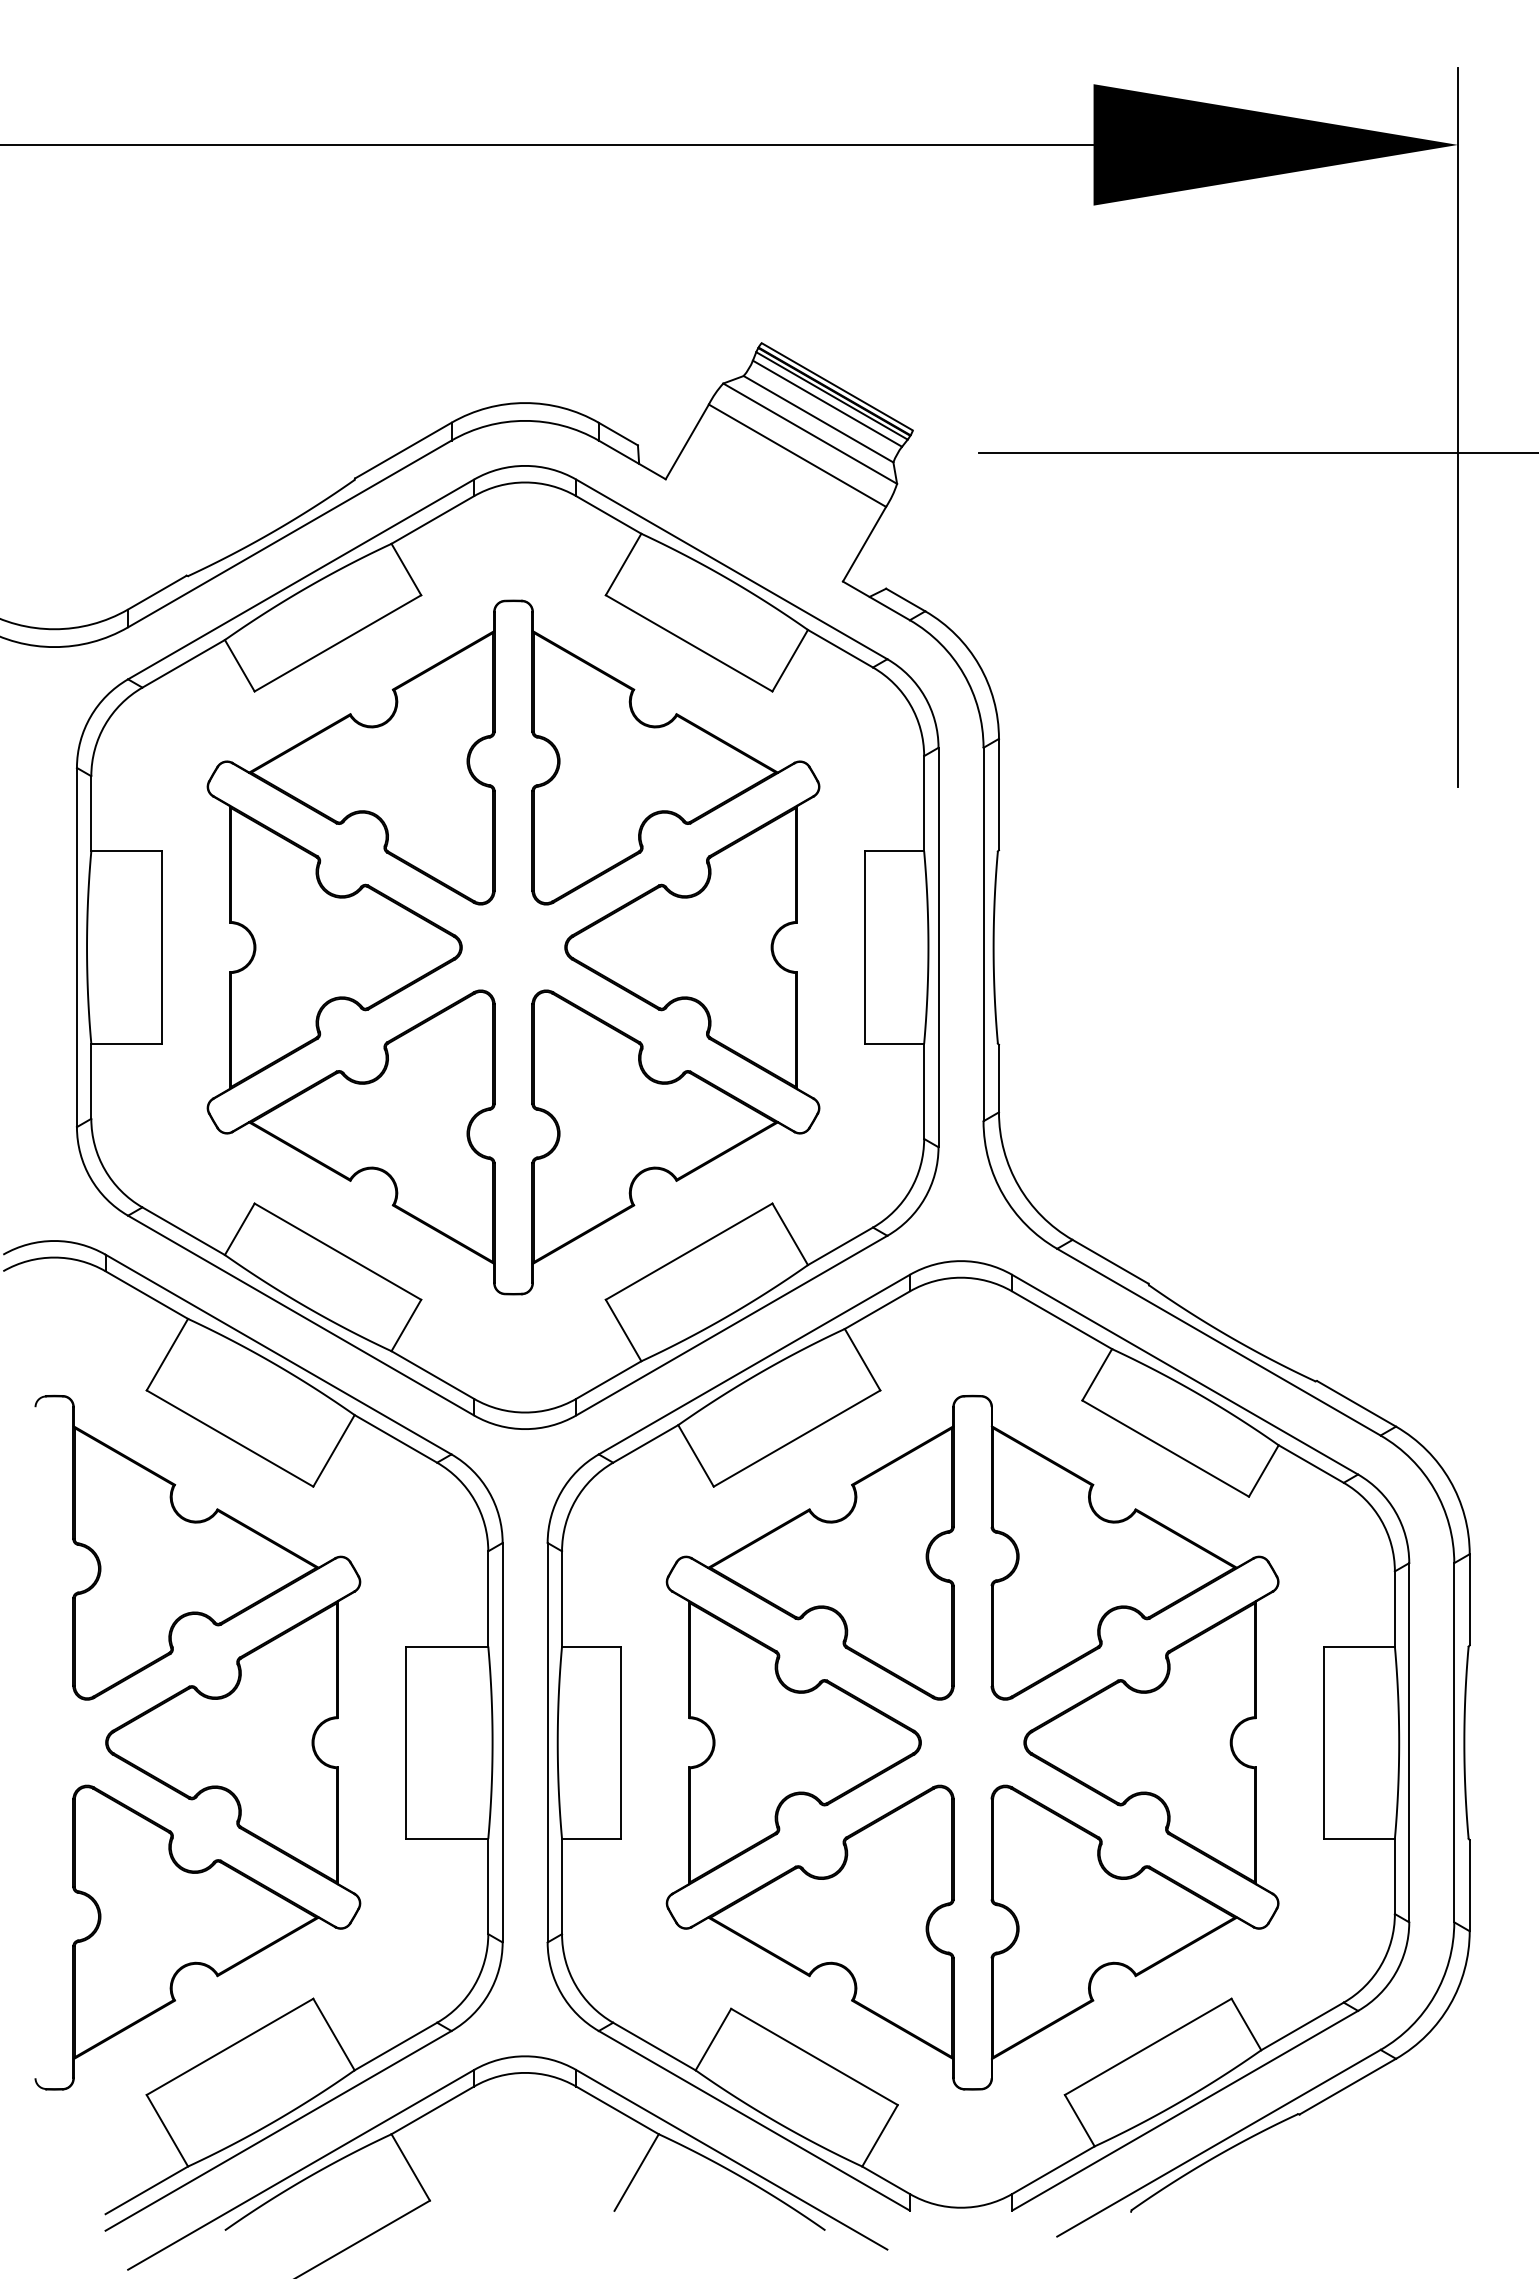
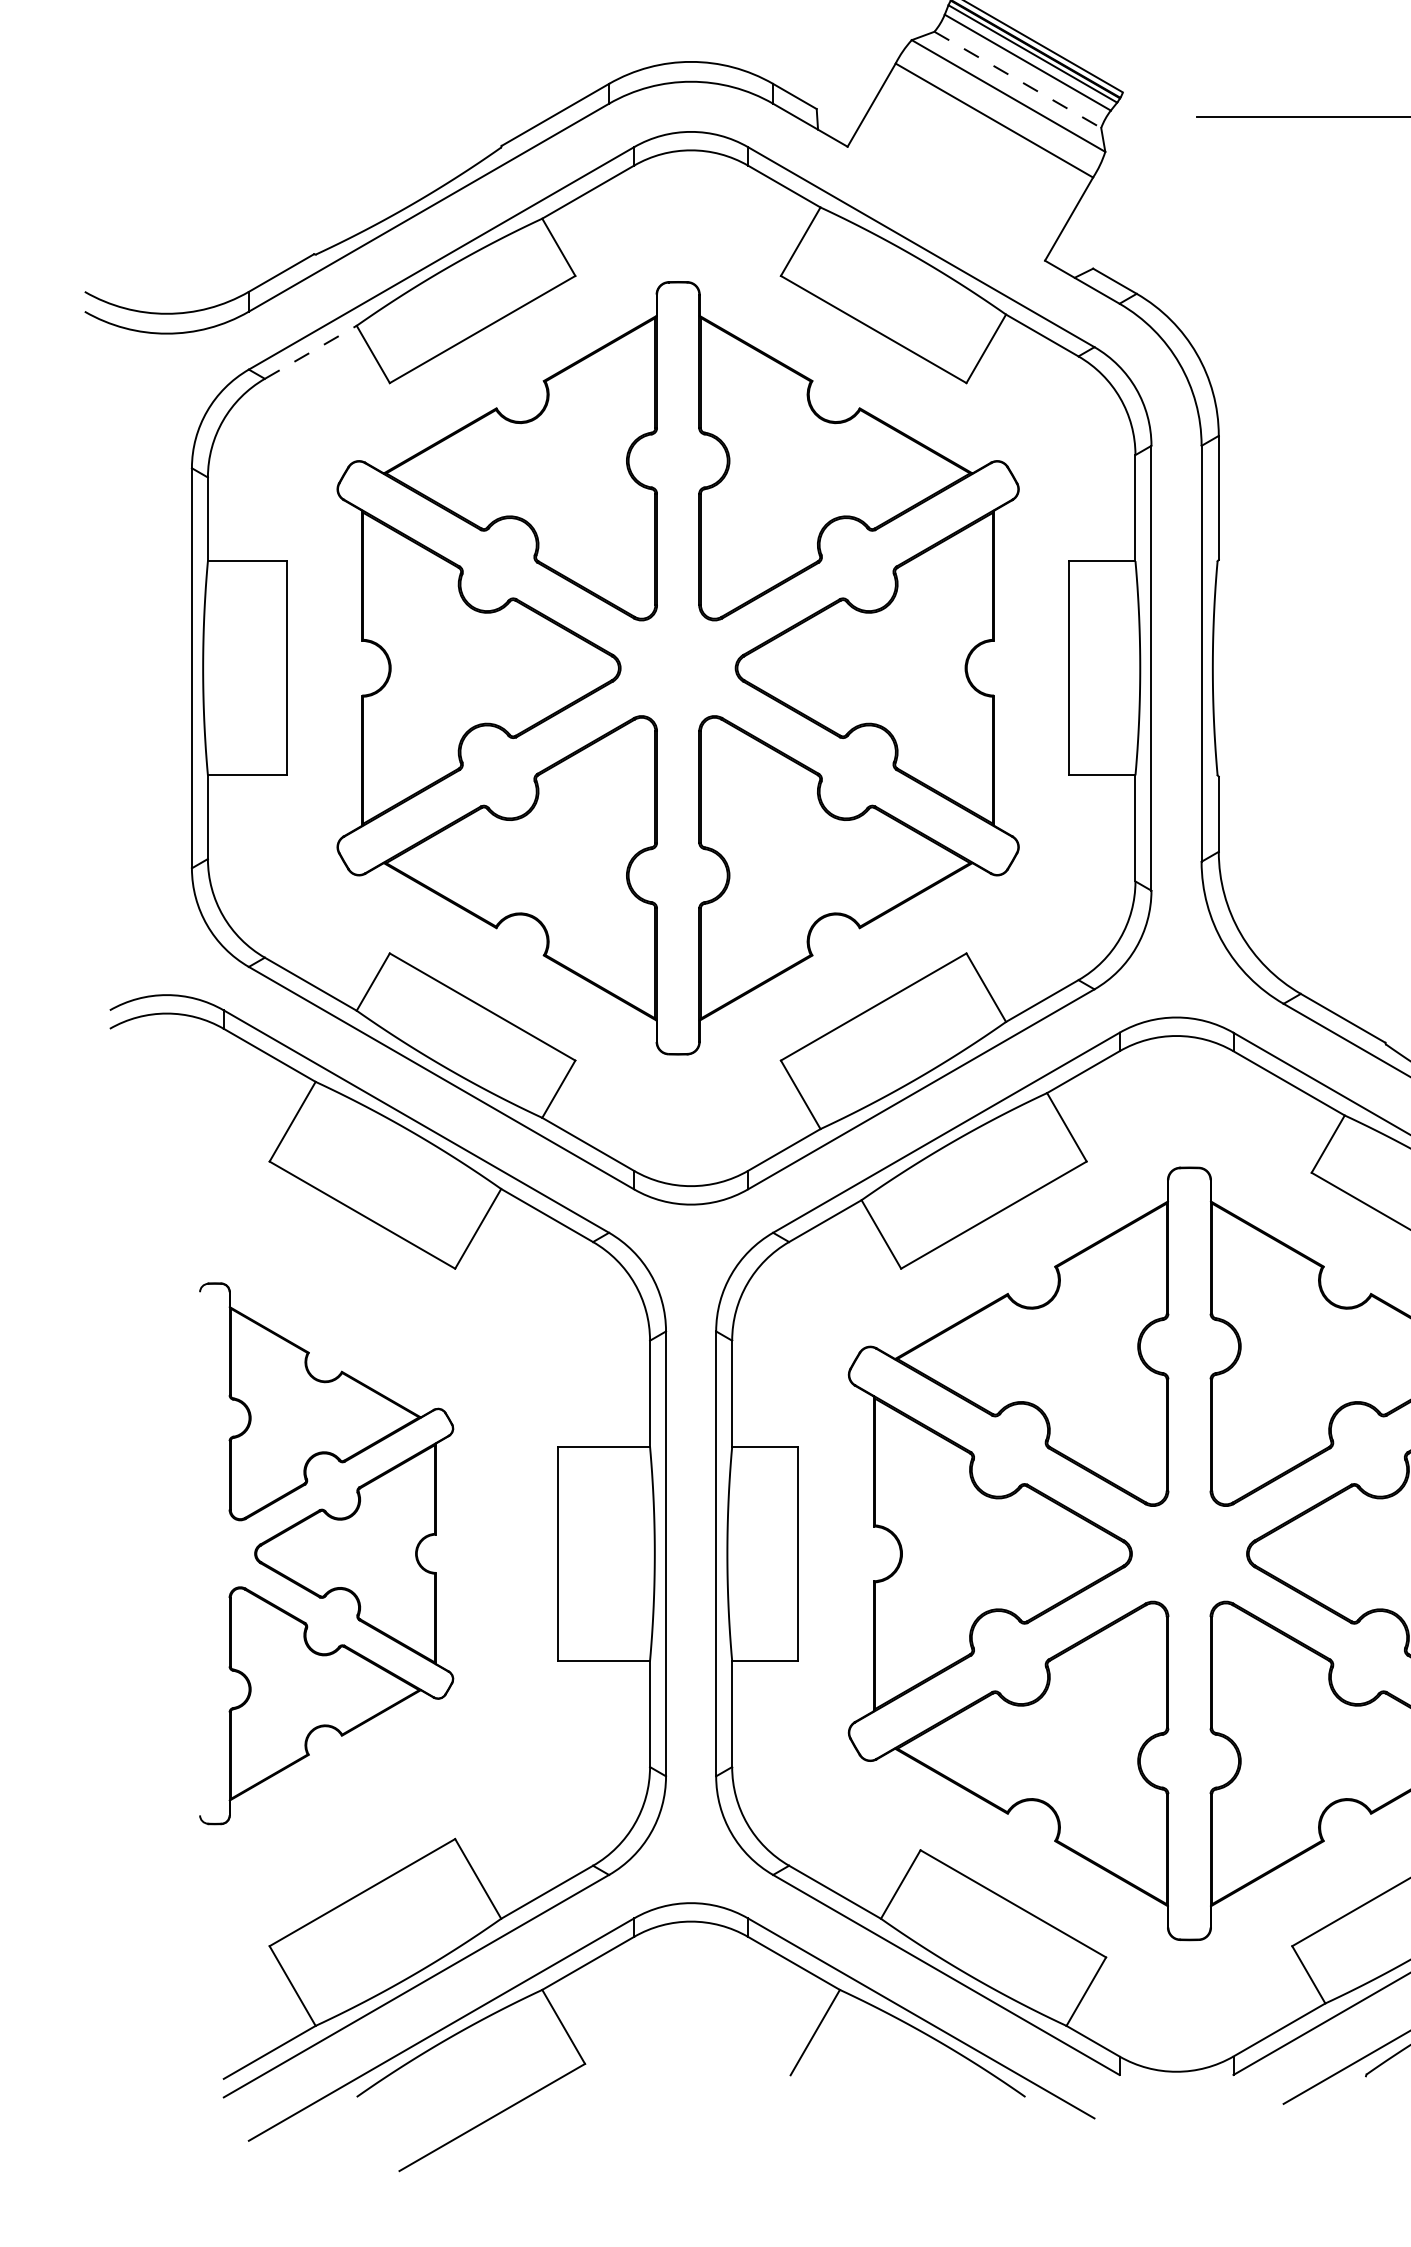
line: (818, 419) -> (1017, 80), solid -> dashed
line: (183, 663) -> (310, 351), solid -> dashed
part: (197, 1742) -> (326, 1553), size x0.7

